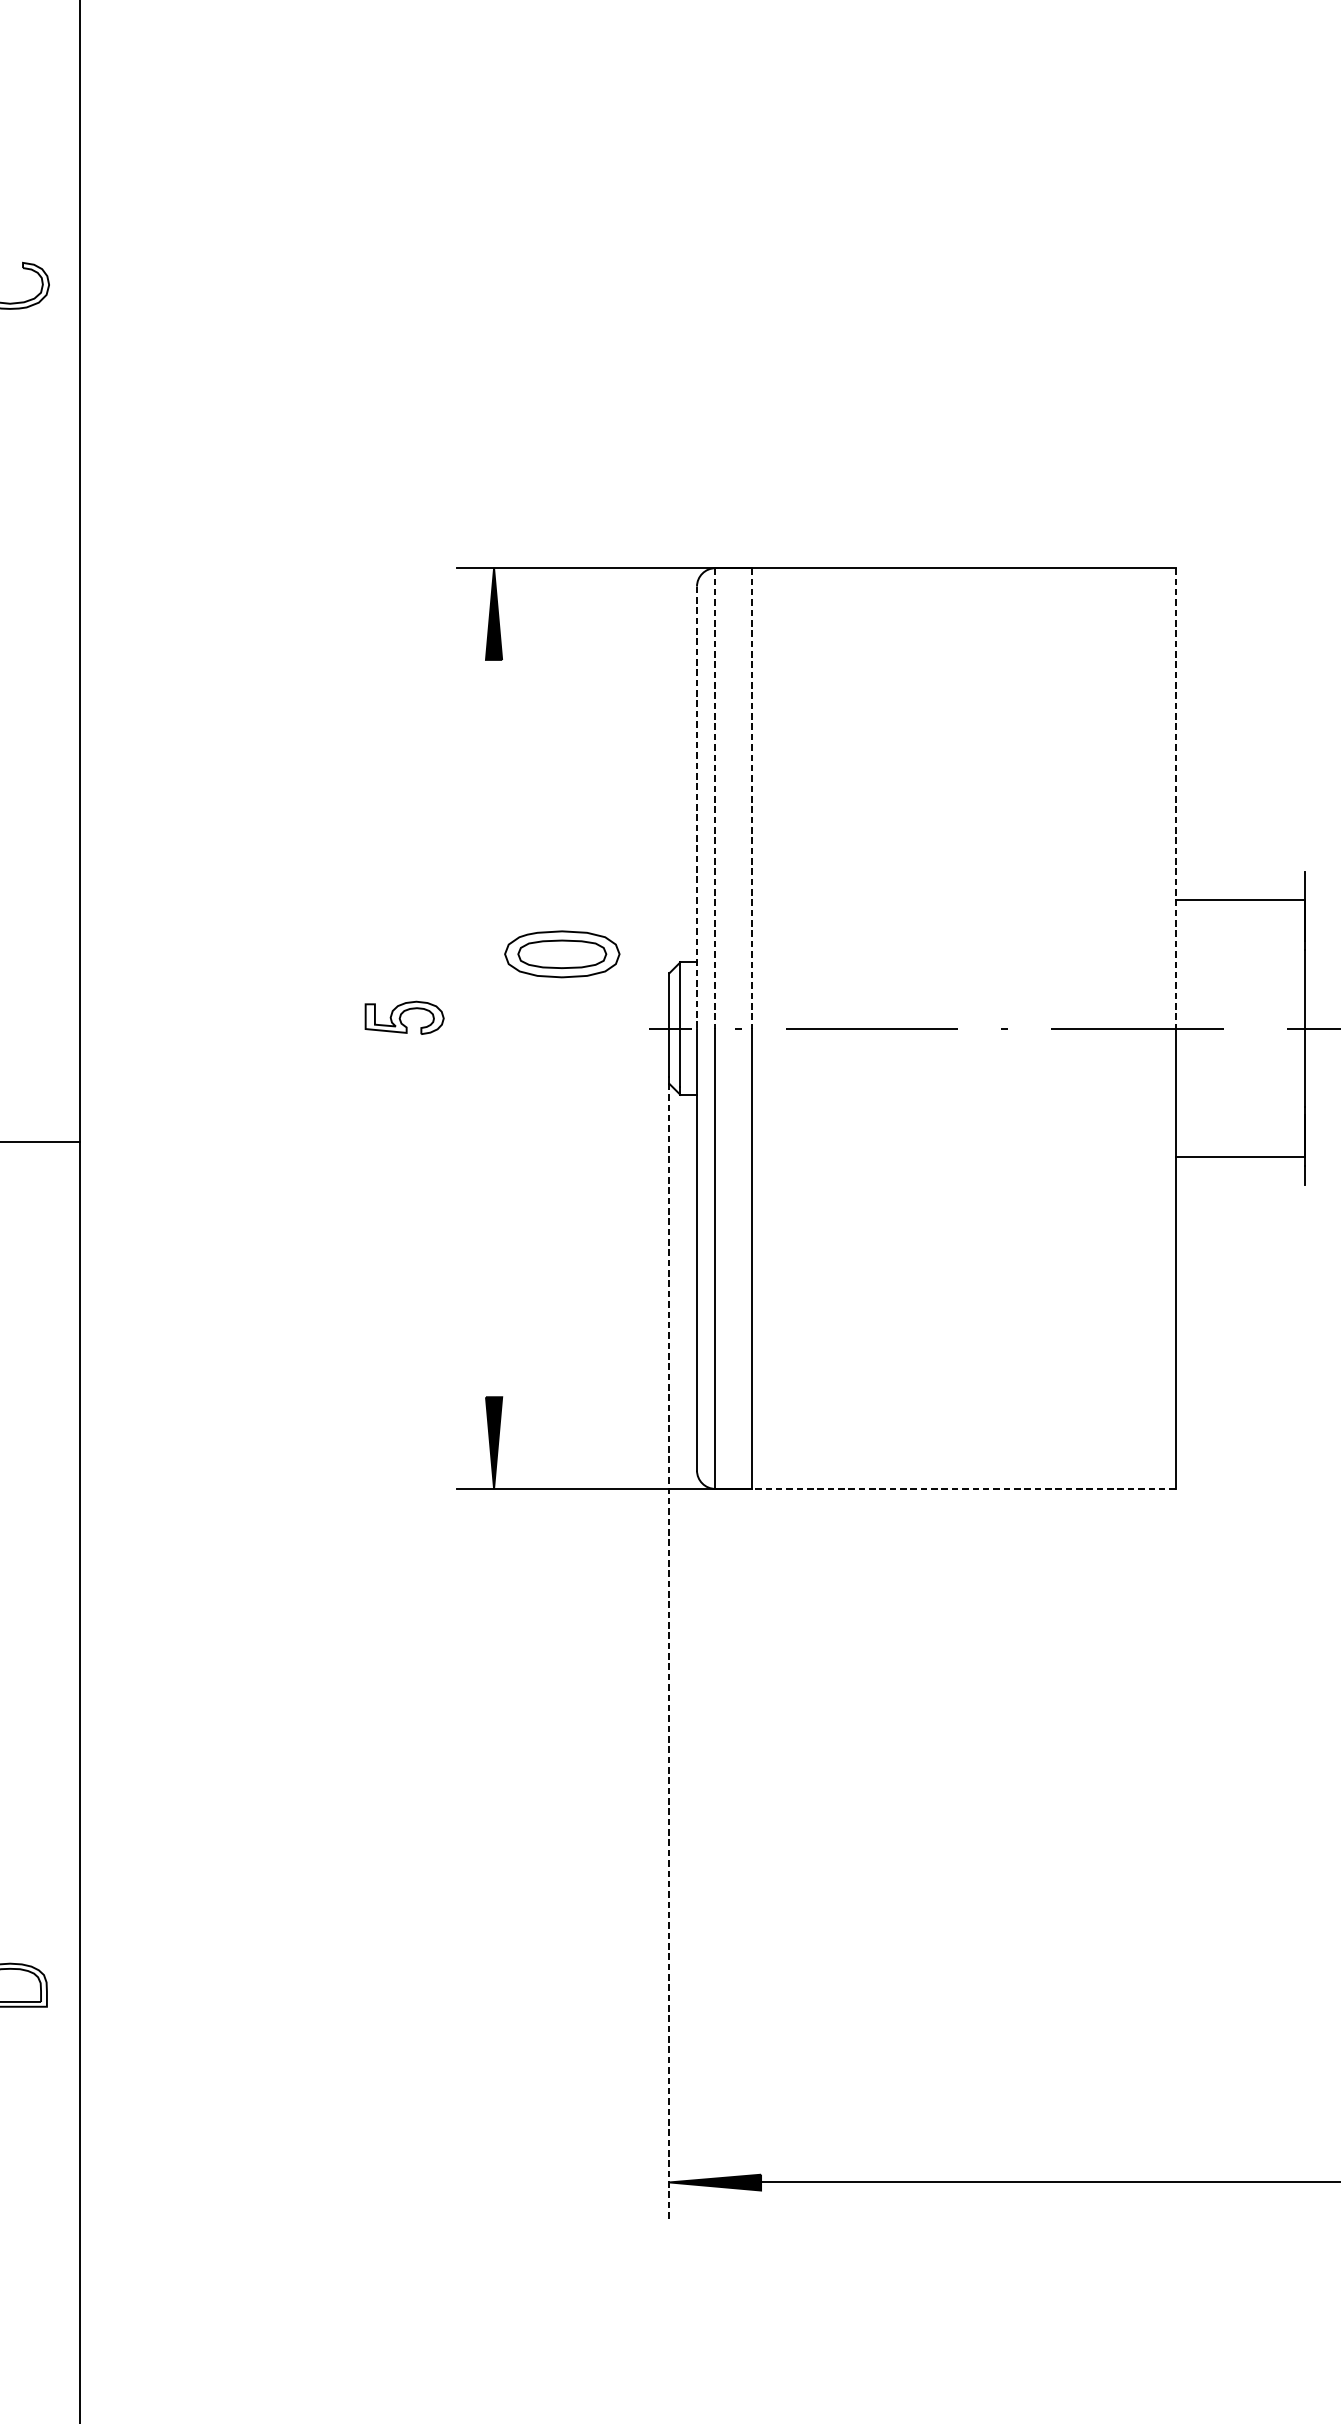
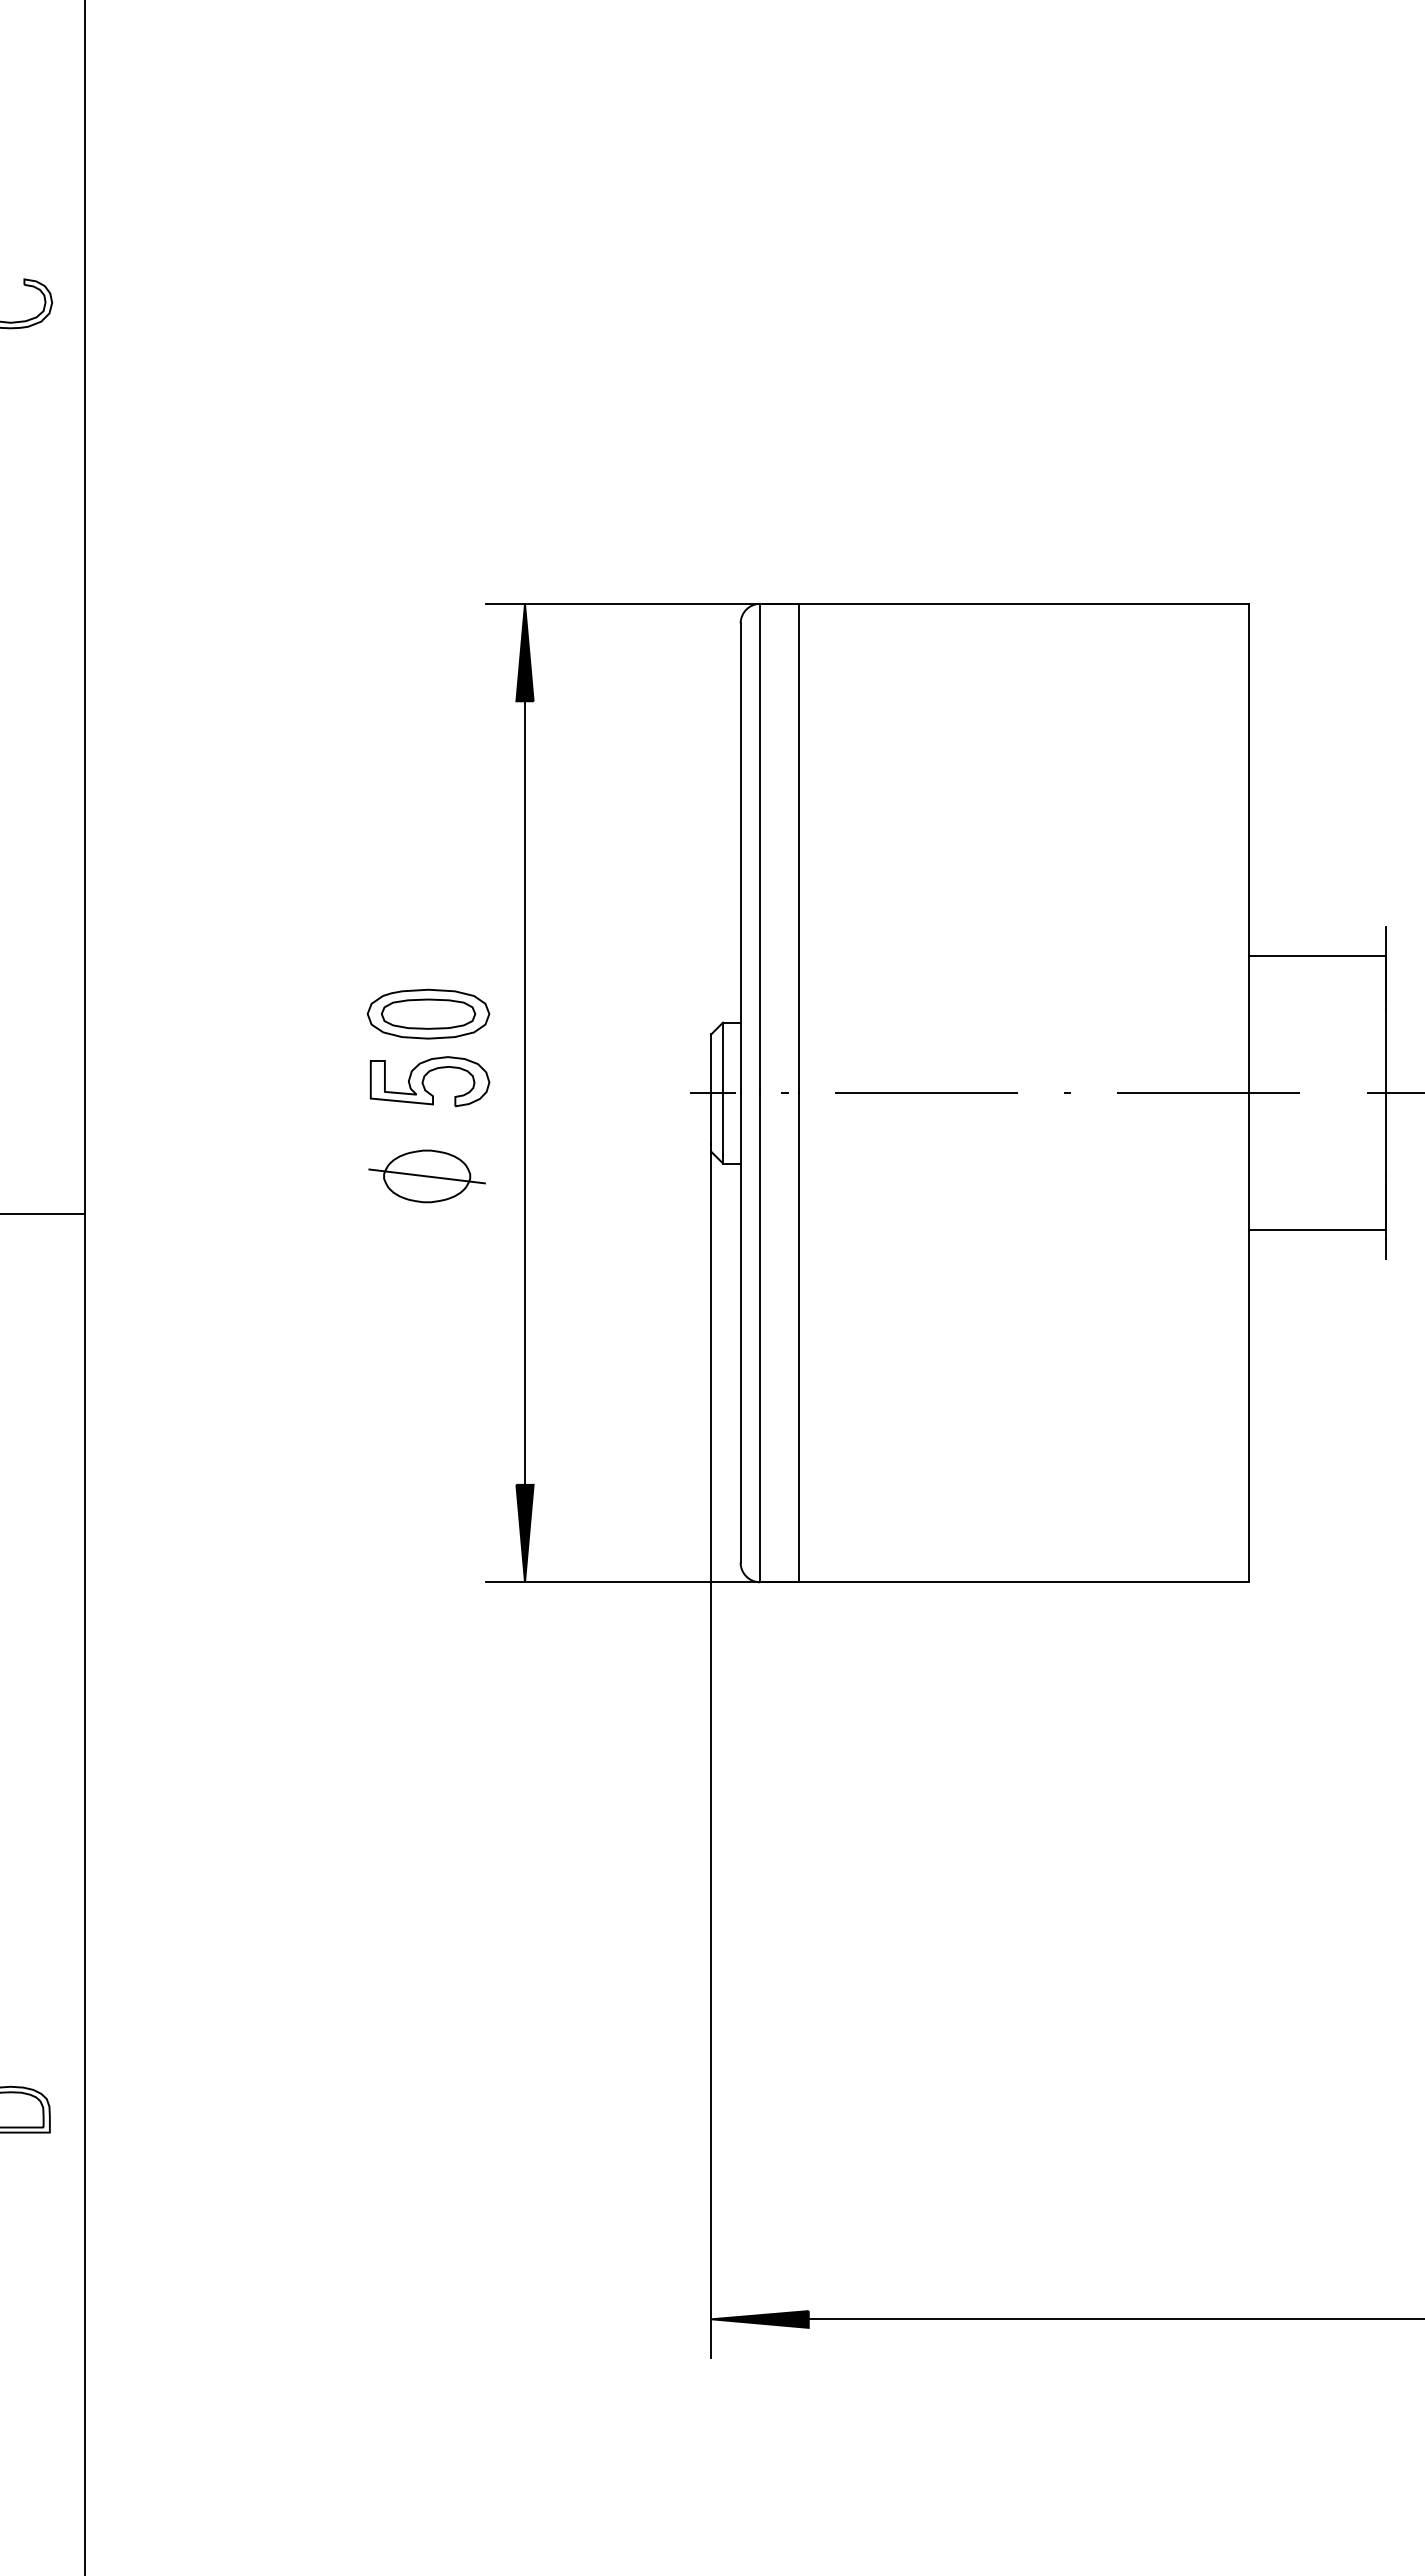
line: (715, 798) -> (760, 848), dashed -> solid
line: (752, 798) -> (799, 848), dashed -> solid
line: (1175, 798) -> (1249, 848), dashed -> solid
line: (696, 807) -> (740, 858), dashed -> solid
part: (562, 953) -> (428, 1013), moved
part: (404, 1017) -> (429, 1081), size x1.43
line: (494, 1028) -> (525, 1092), added
part: (401, 1107) -> (426, 1176), added
line: (963, 1489) -> (1023, 1582), dashed -> solid
line: (669, 1651) -> (711, 1755), dashed -> solid

